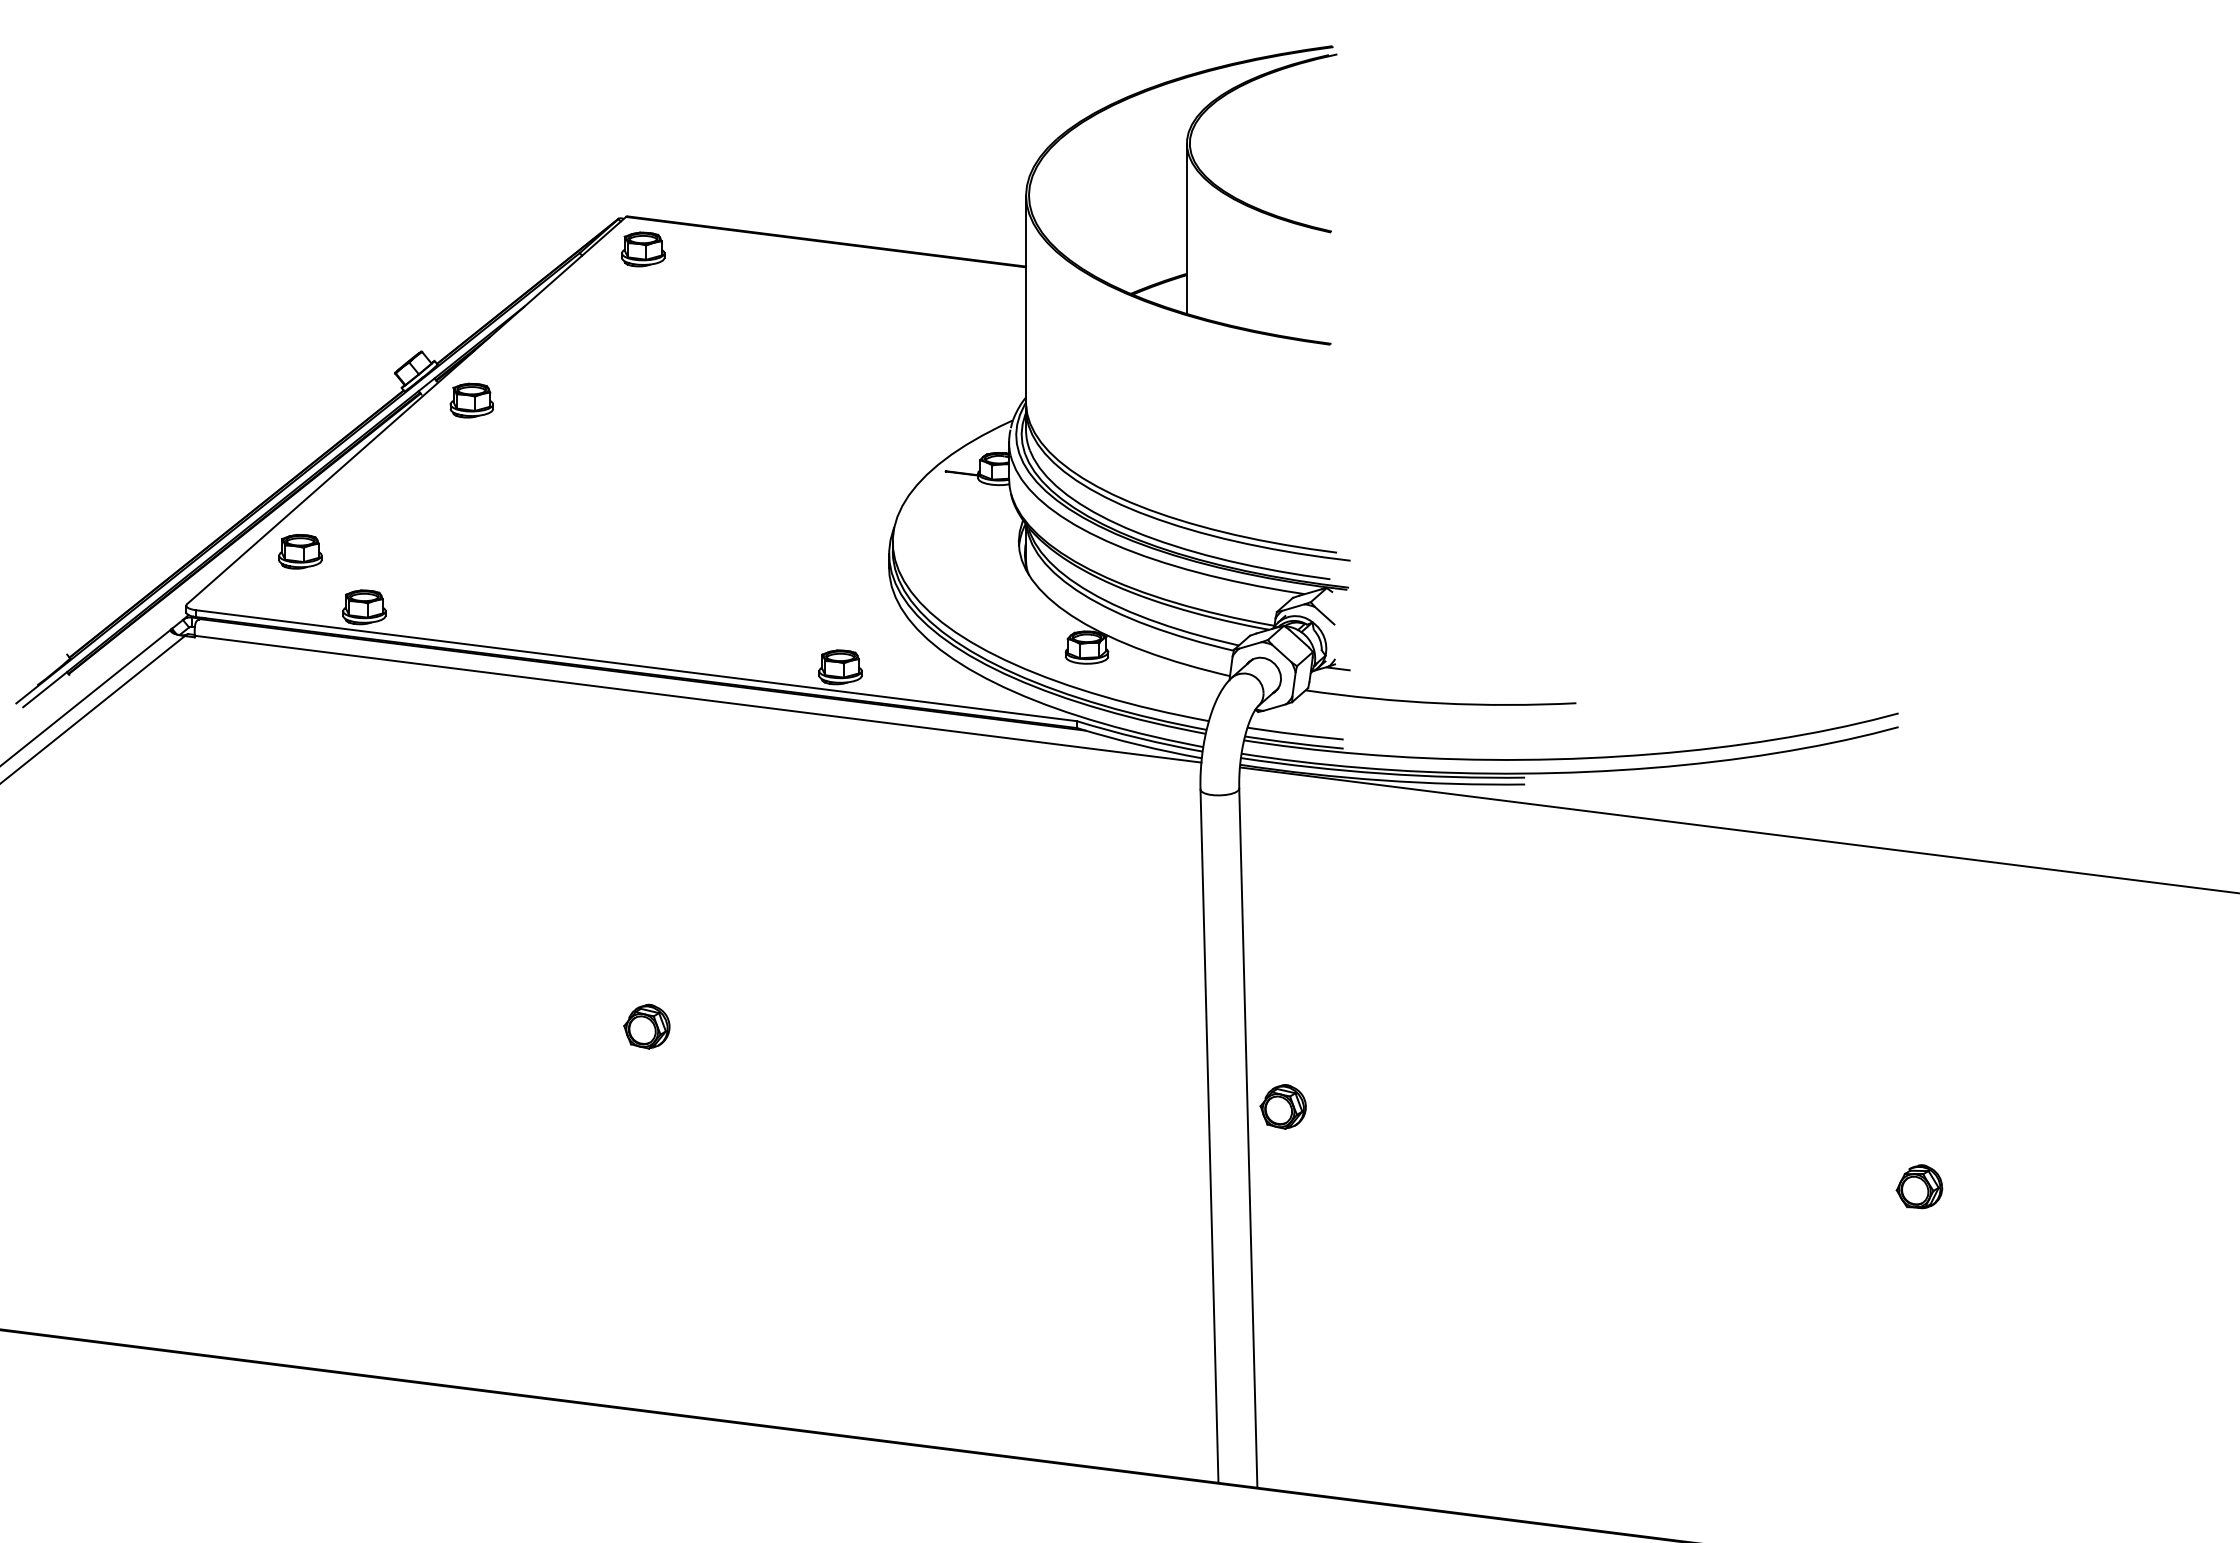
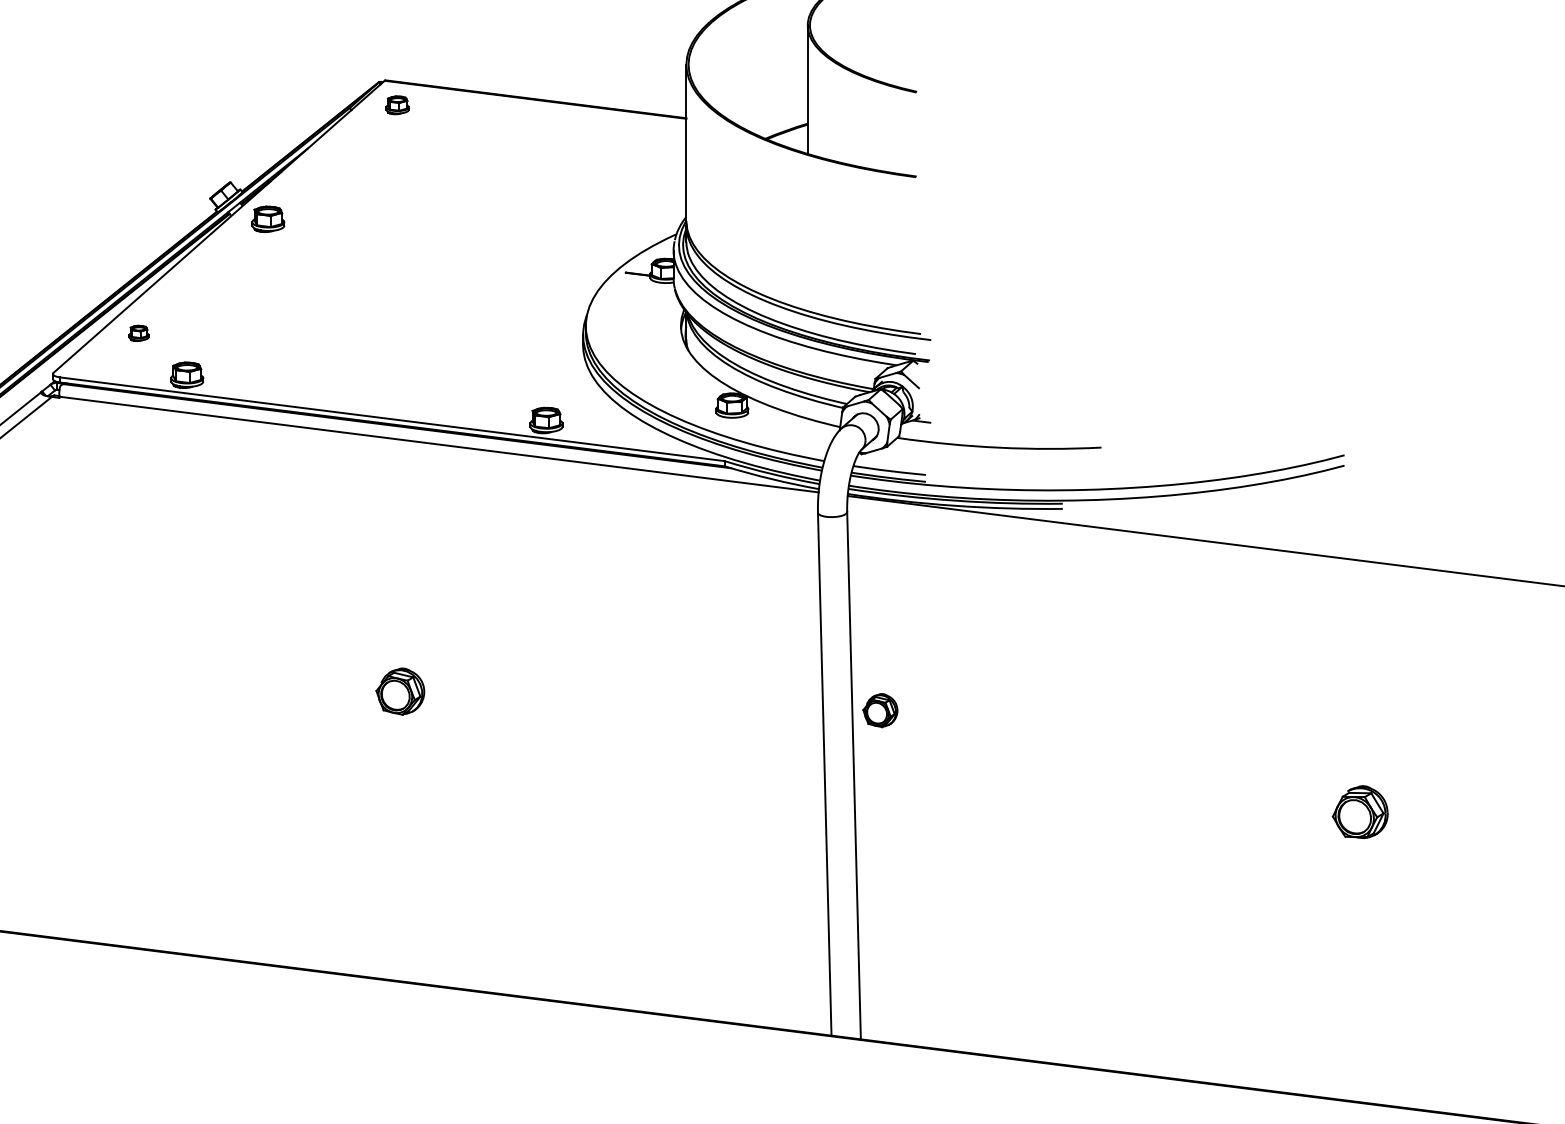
part: (643, 249) -> (397, 105), size x0.7
part: (300, 551) -> (139, 333), size x0.6
part: (646, 1026) -> (400, 691), size x1.4
part: (1282, 1106) -> (879, 710), moved
part: (1919, 1186) -> (1360, 812), size x1.6

